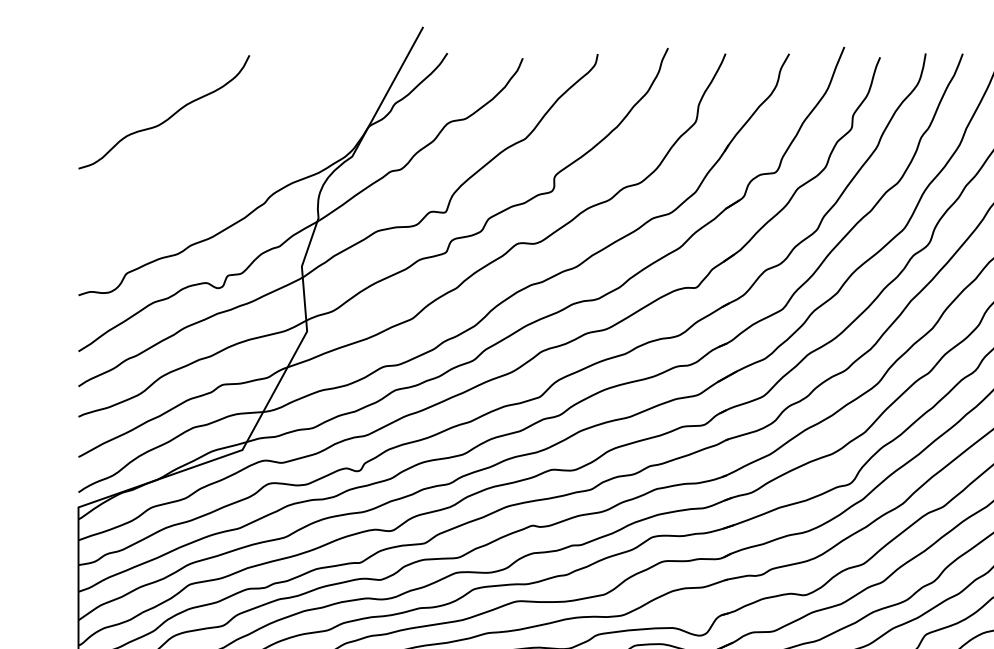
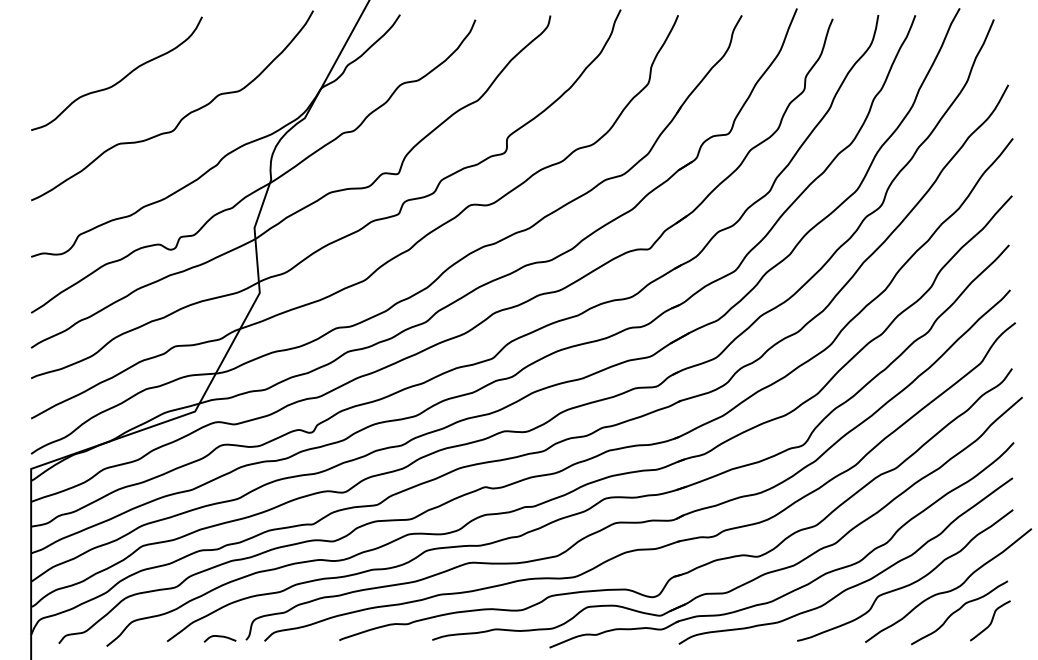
curve: (230, 154) -> (183, 116), added

